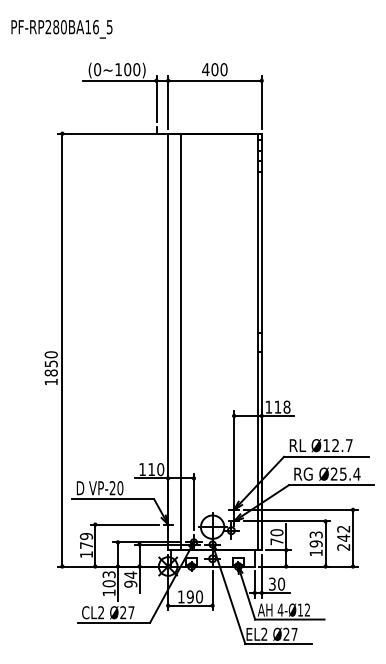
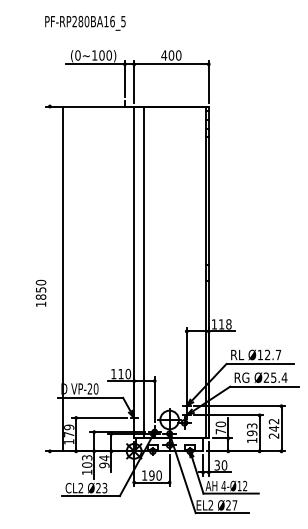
text: (61, 29) -> (85, 23), moved
line: (62, 349) -> (62, 278), moved
text: (131, 612) -> (105, 487), Ø27 -> Ø23

